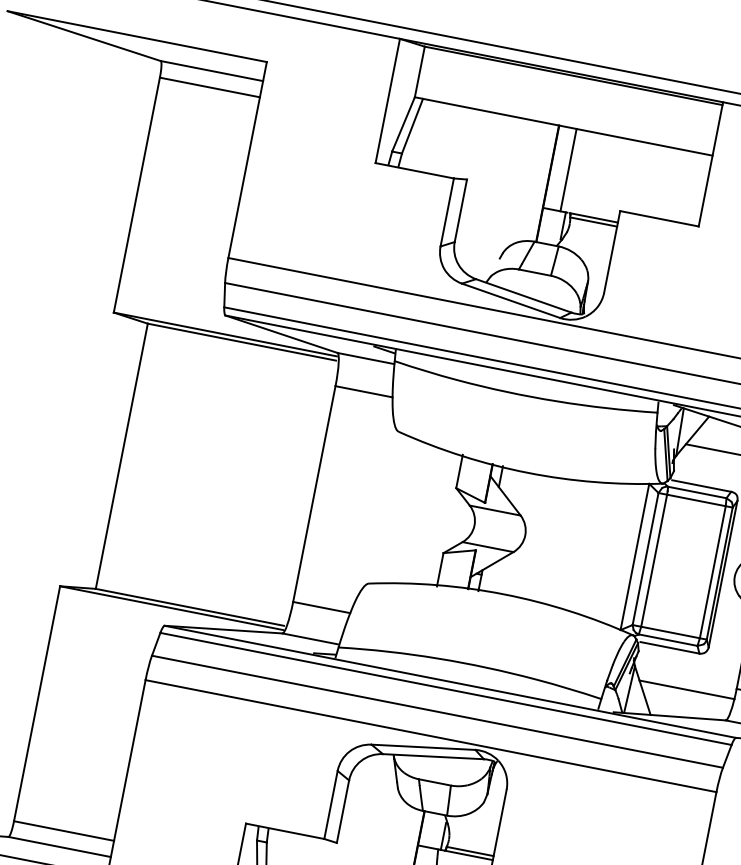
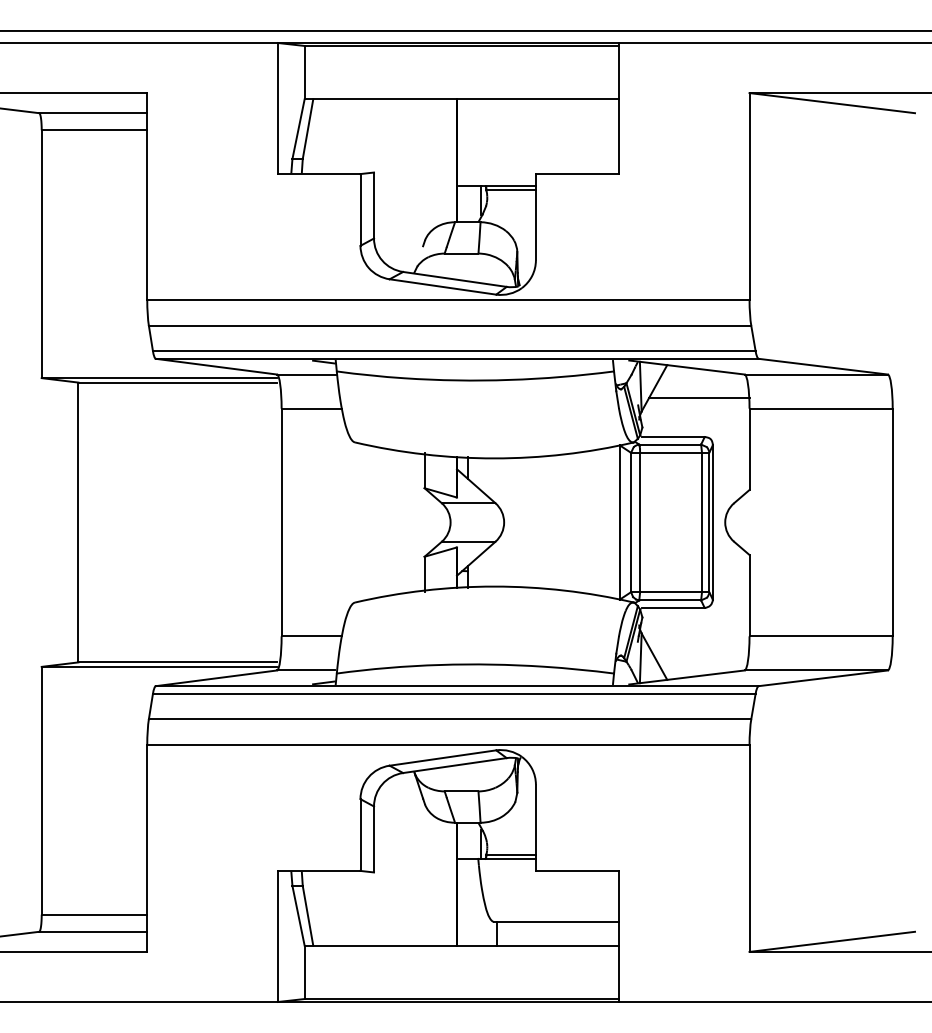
line: (568, 169) -> (475, 142), removed
line: (687, 690) -> (699, 647), removed

